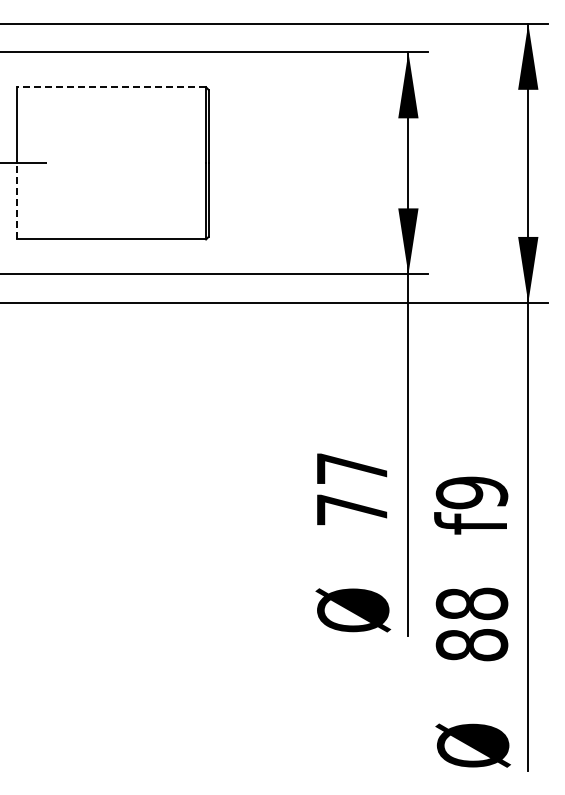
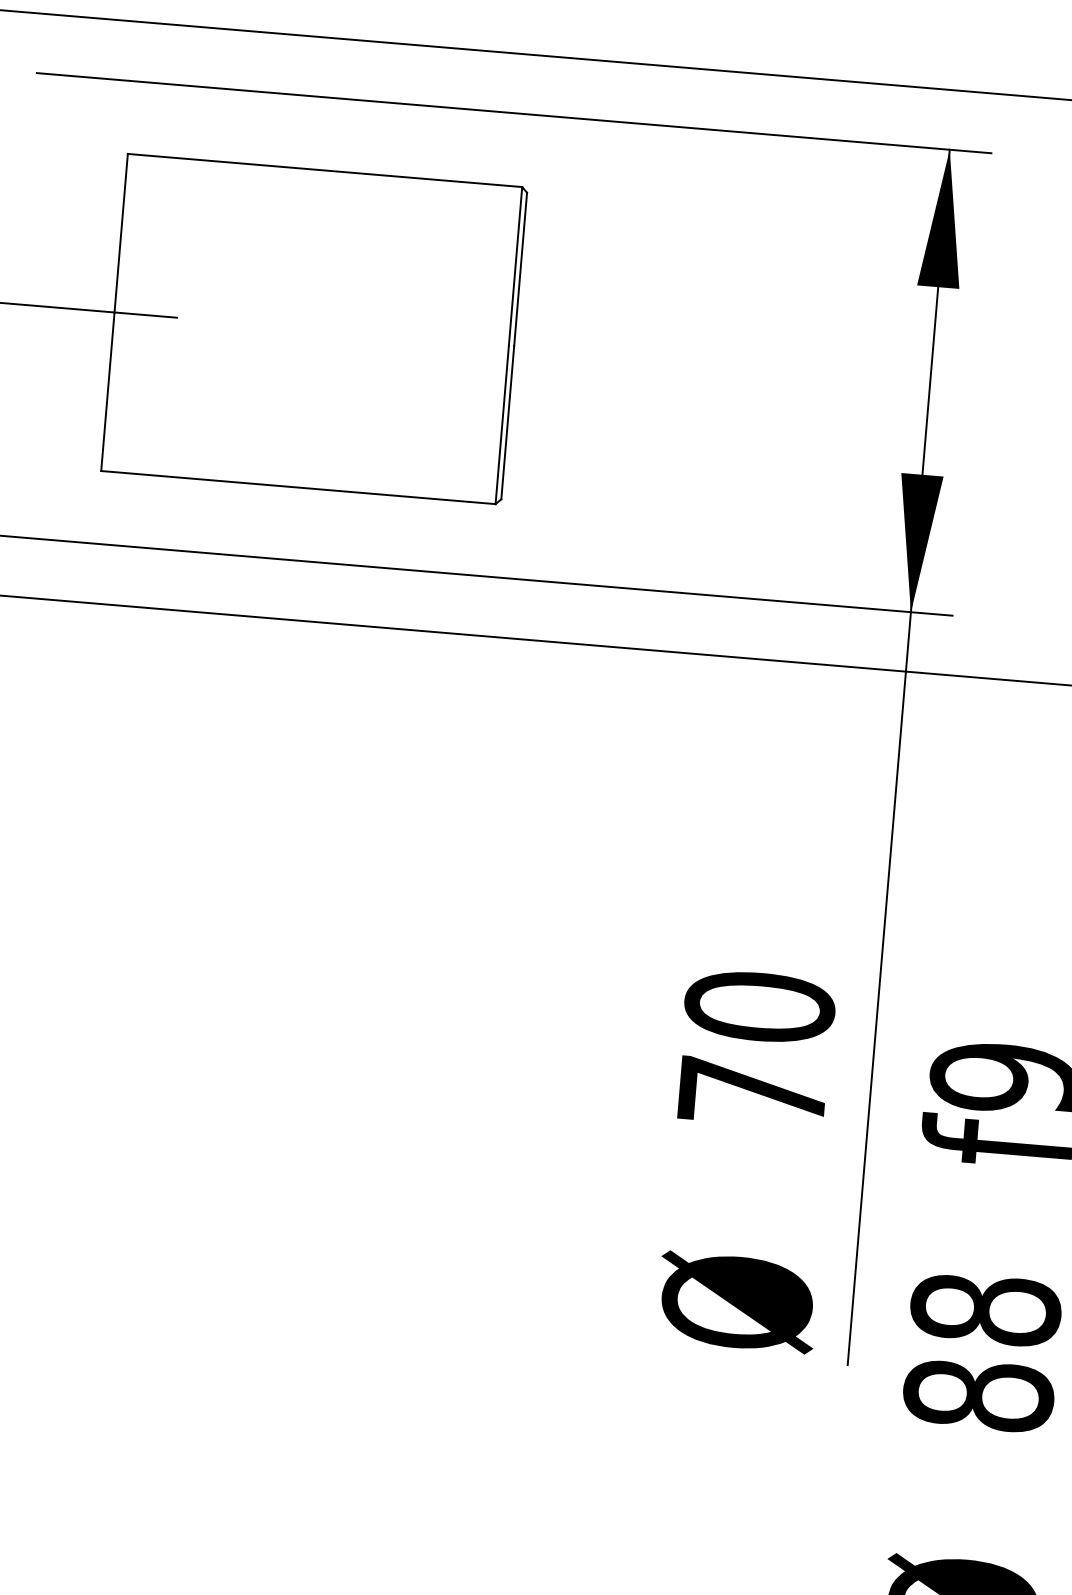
line: (111, 87) -> (325, 170), dashed -> solid
line: (16, 200) -> (107, 389), dashed -> solid
text: (352, 468) -> (760, 1006), 77 -> 70

